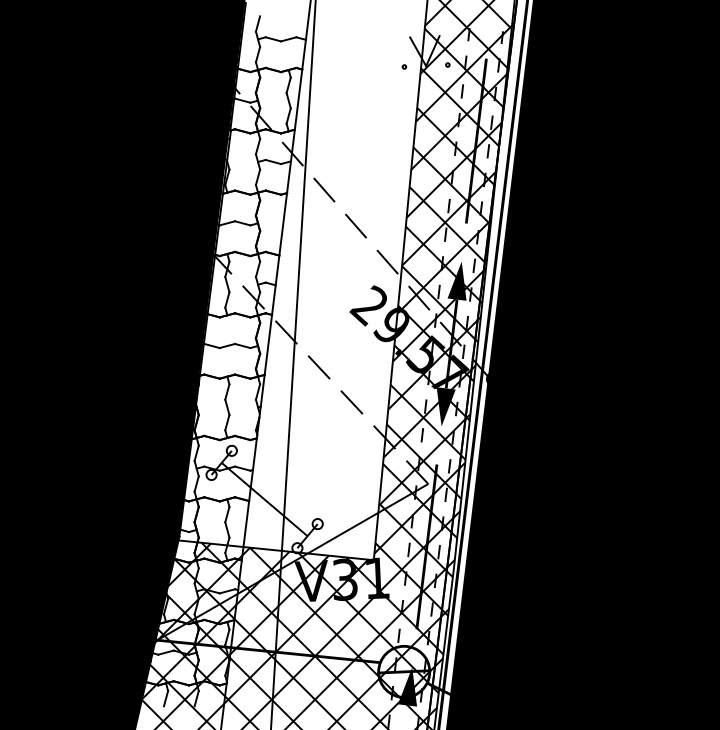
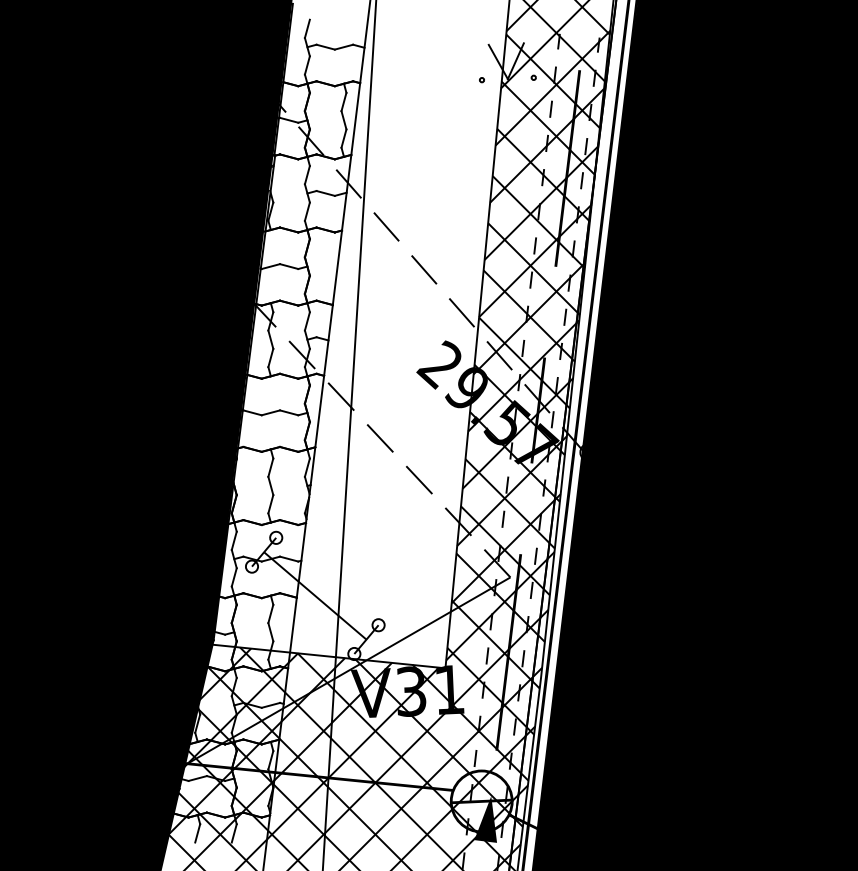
fill: (456, 281) -> (544, 335), removed
fill: (445, 406) -> (531, 485), removed

